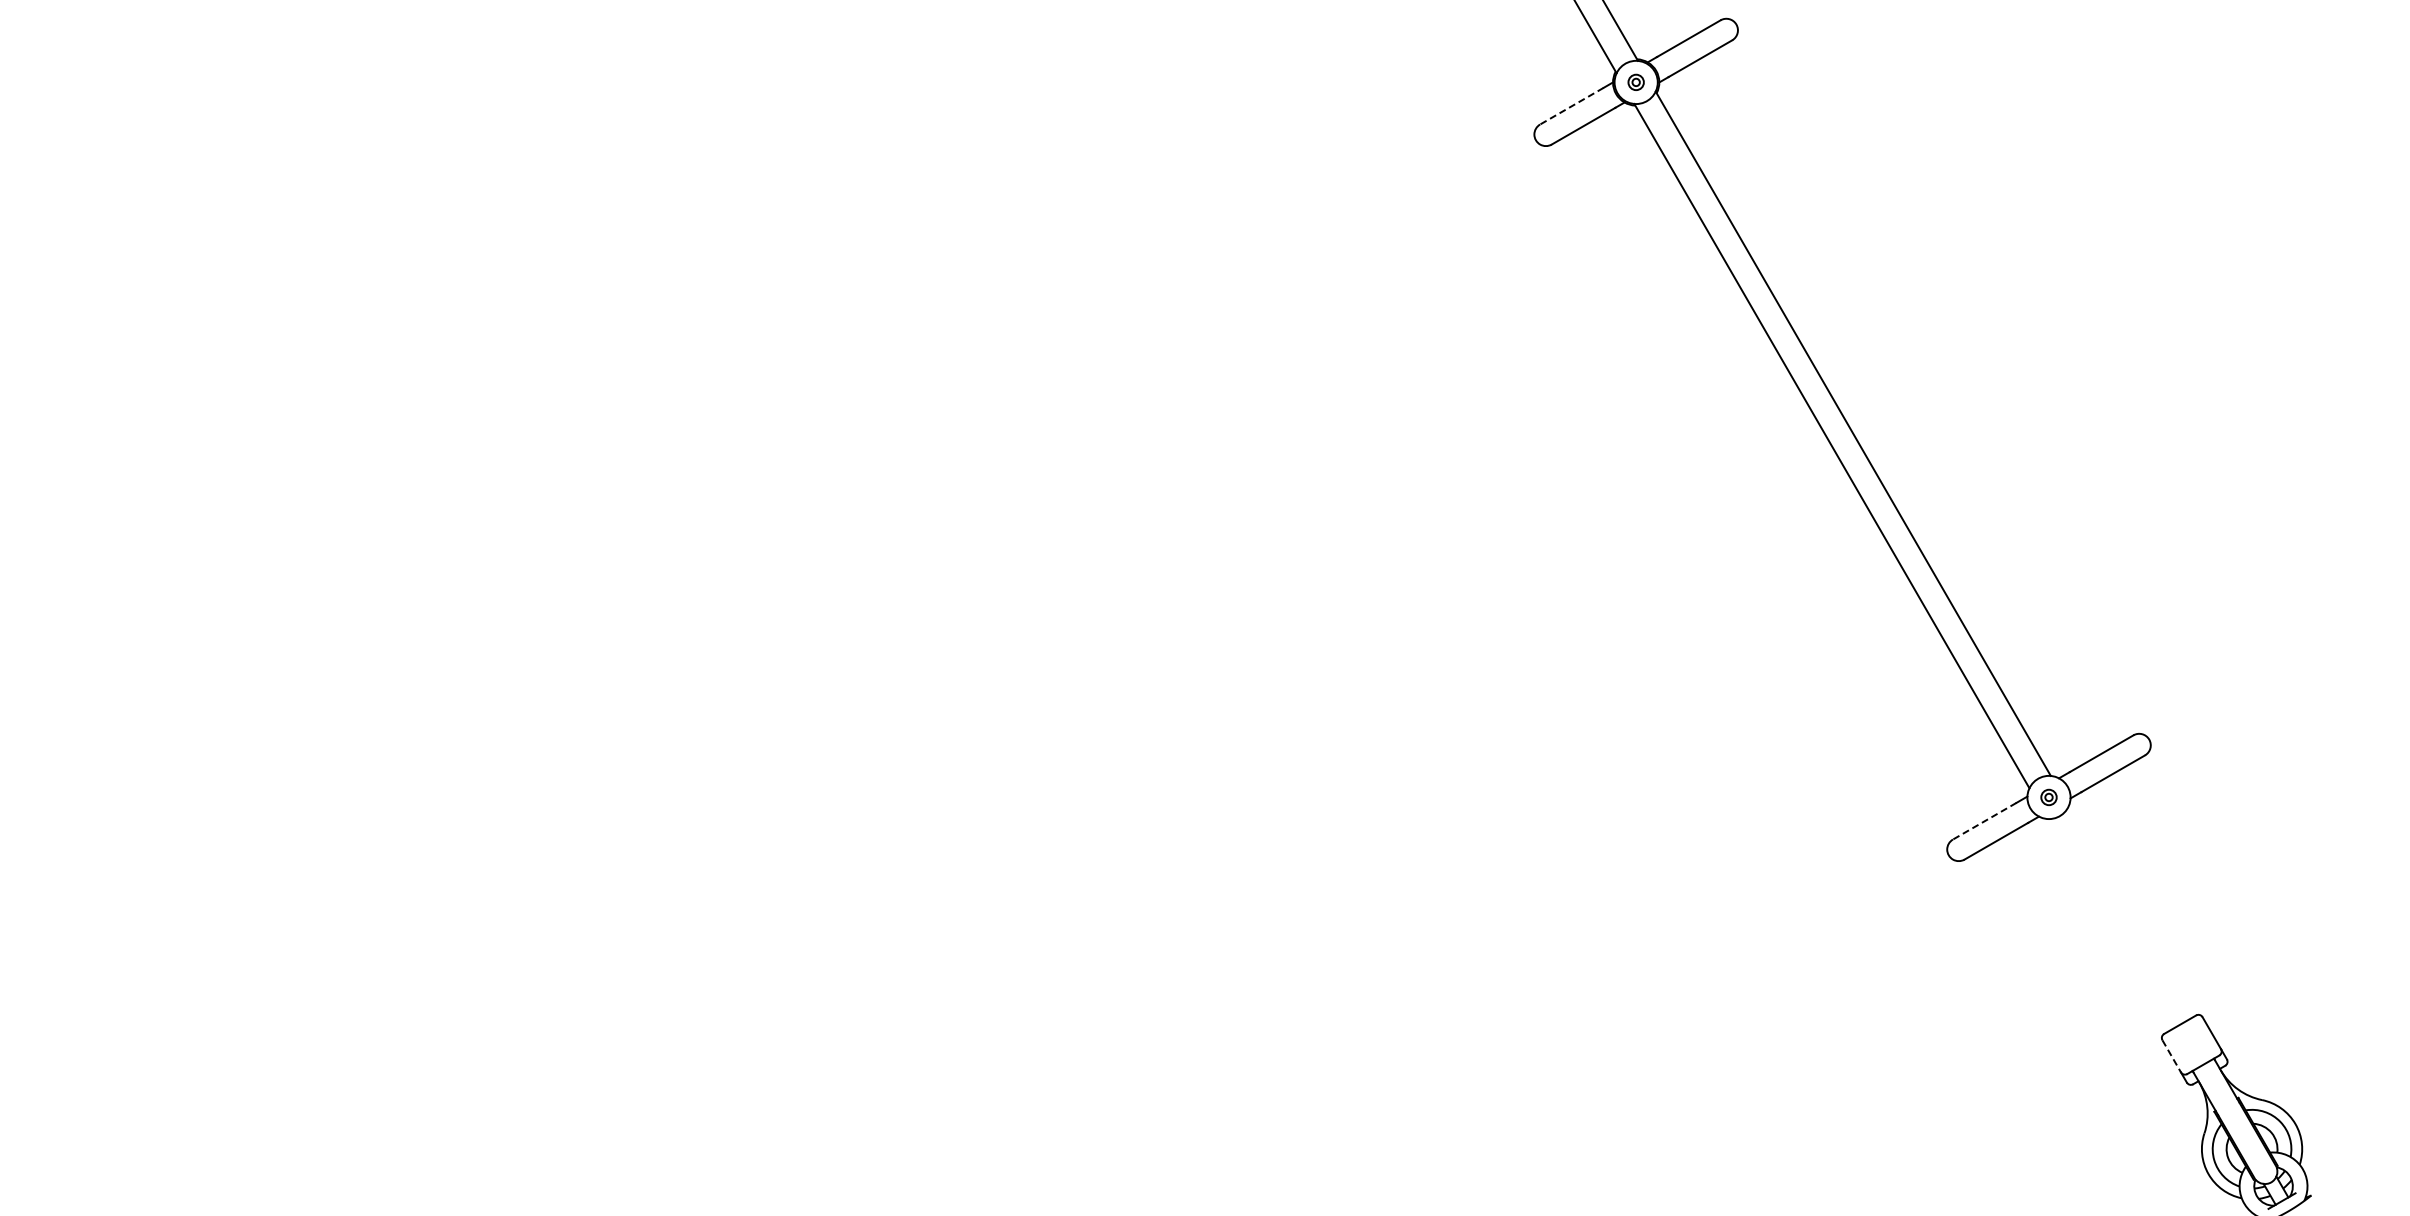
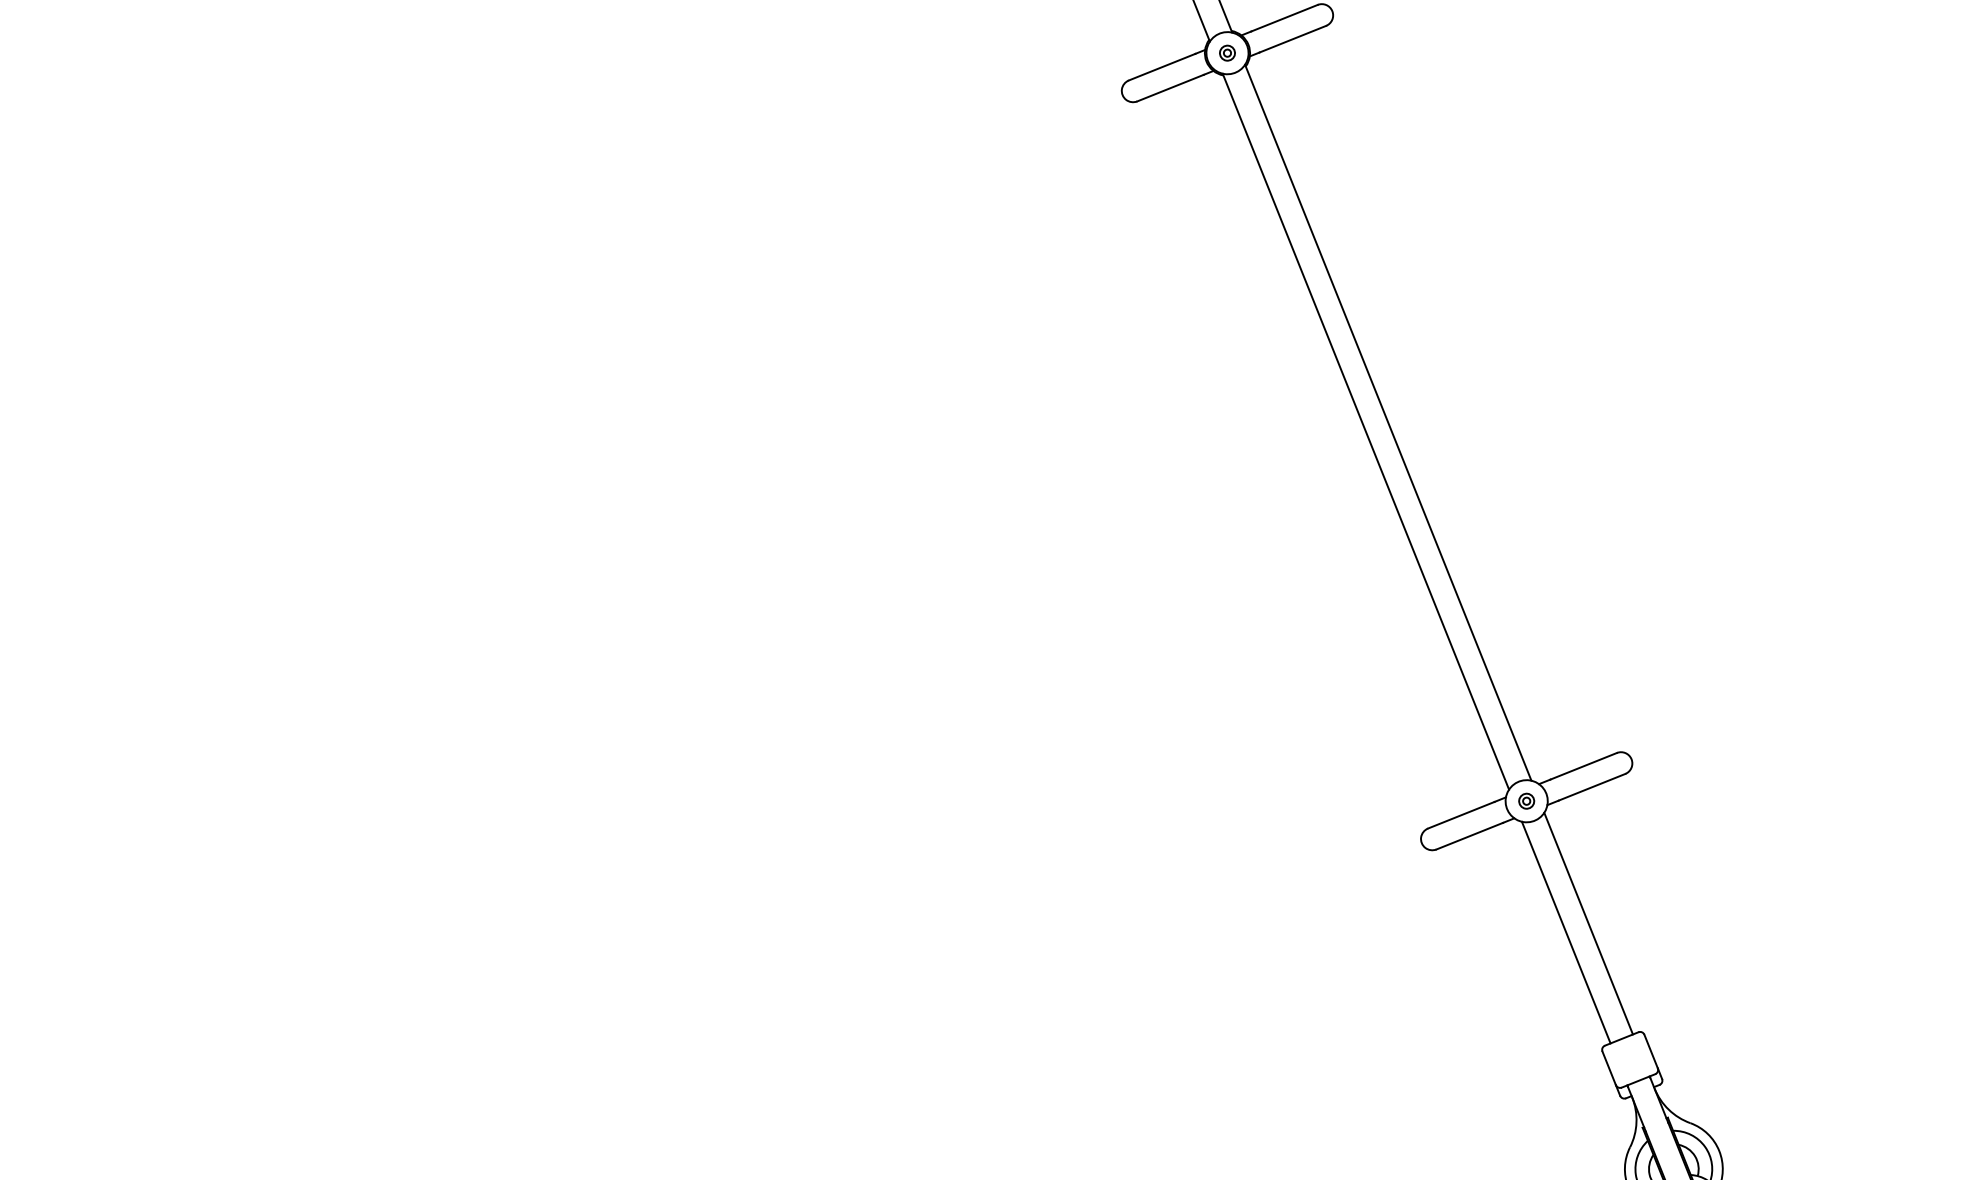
line: (1571, 106) -> (1161, 67), dashed -> solid
line: (1984, 821) -> (1461, 815), dashed -> solid
line: (2129, 912) -> (1588, 923), added
line: (2108, 924) -> (1566, 932), added
line: (2171, 1056) -> (1608, 1068), dashed -> solid

